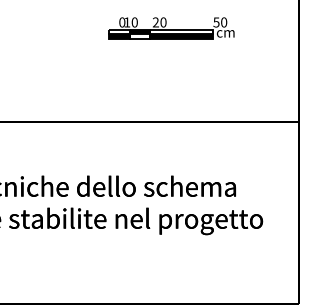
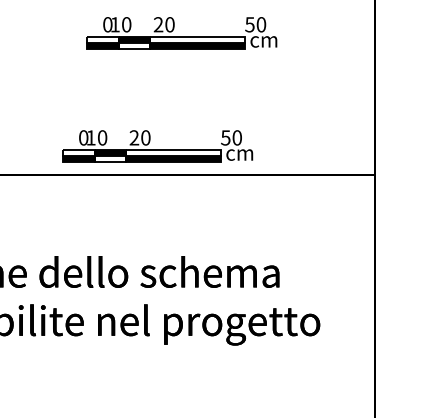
part: (155, 103) -> (157, 146), added

